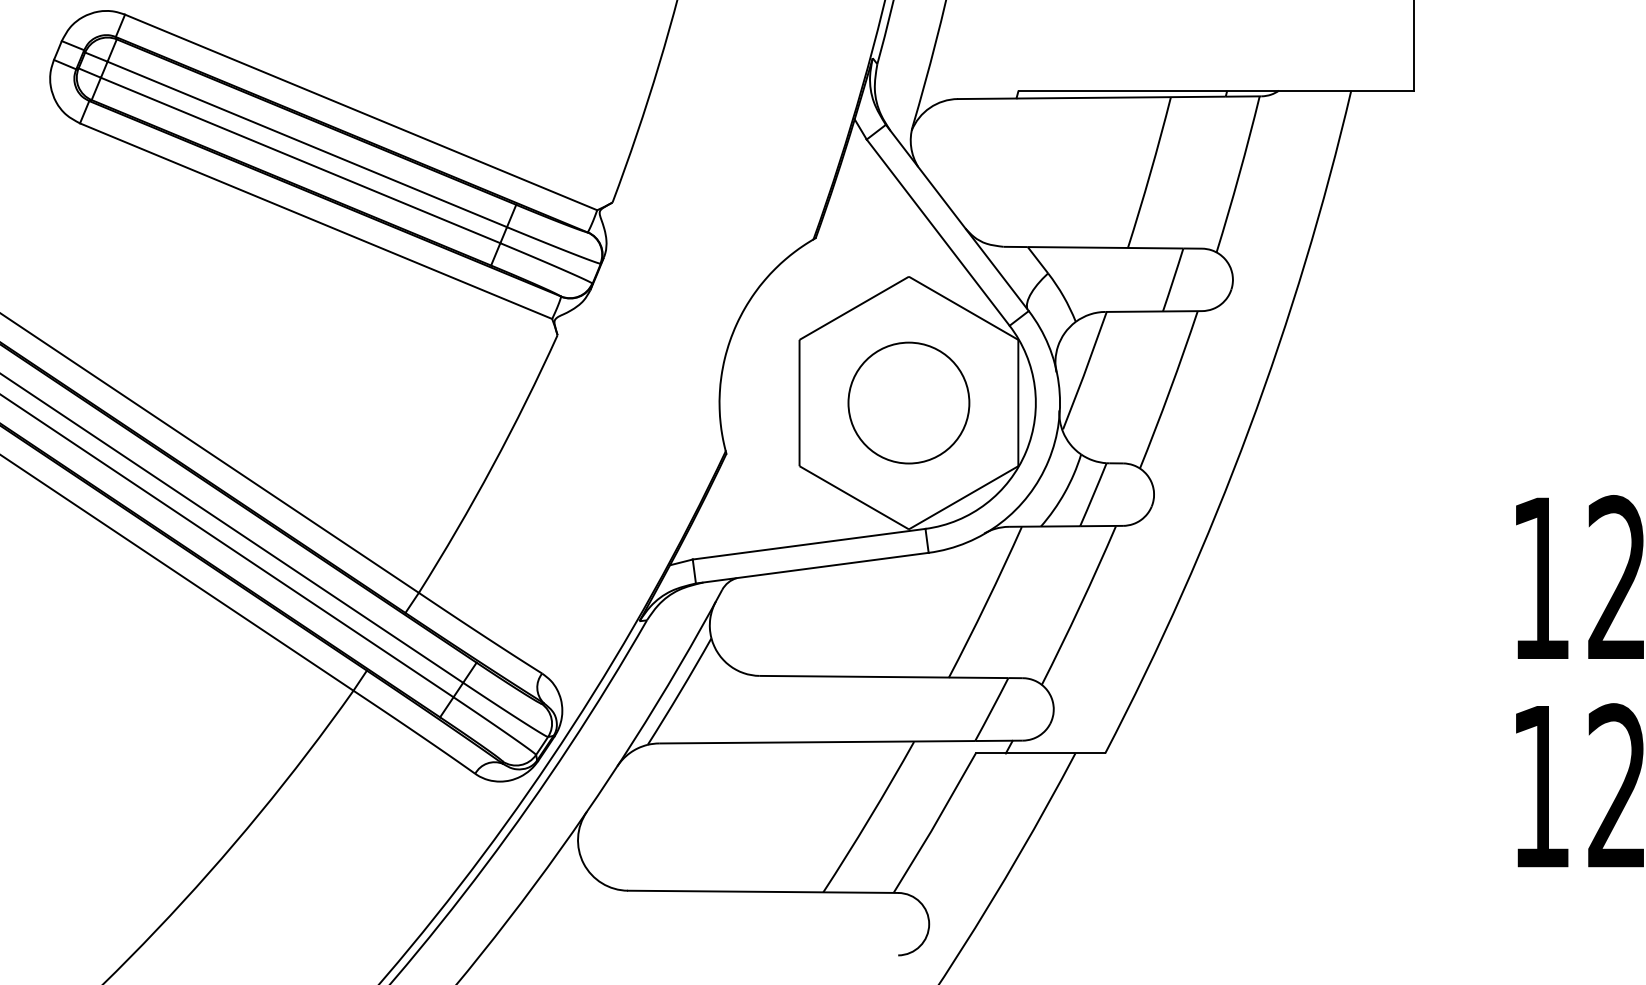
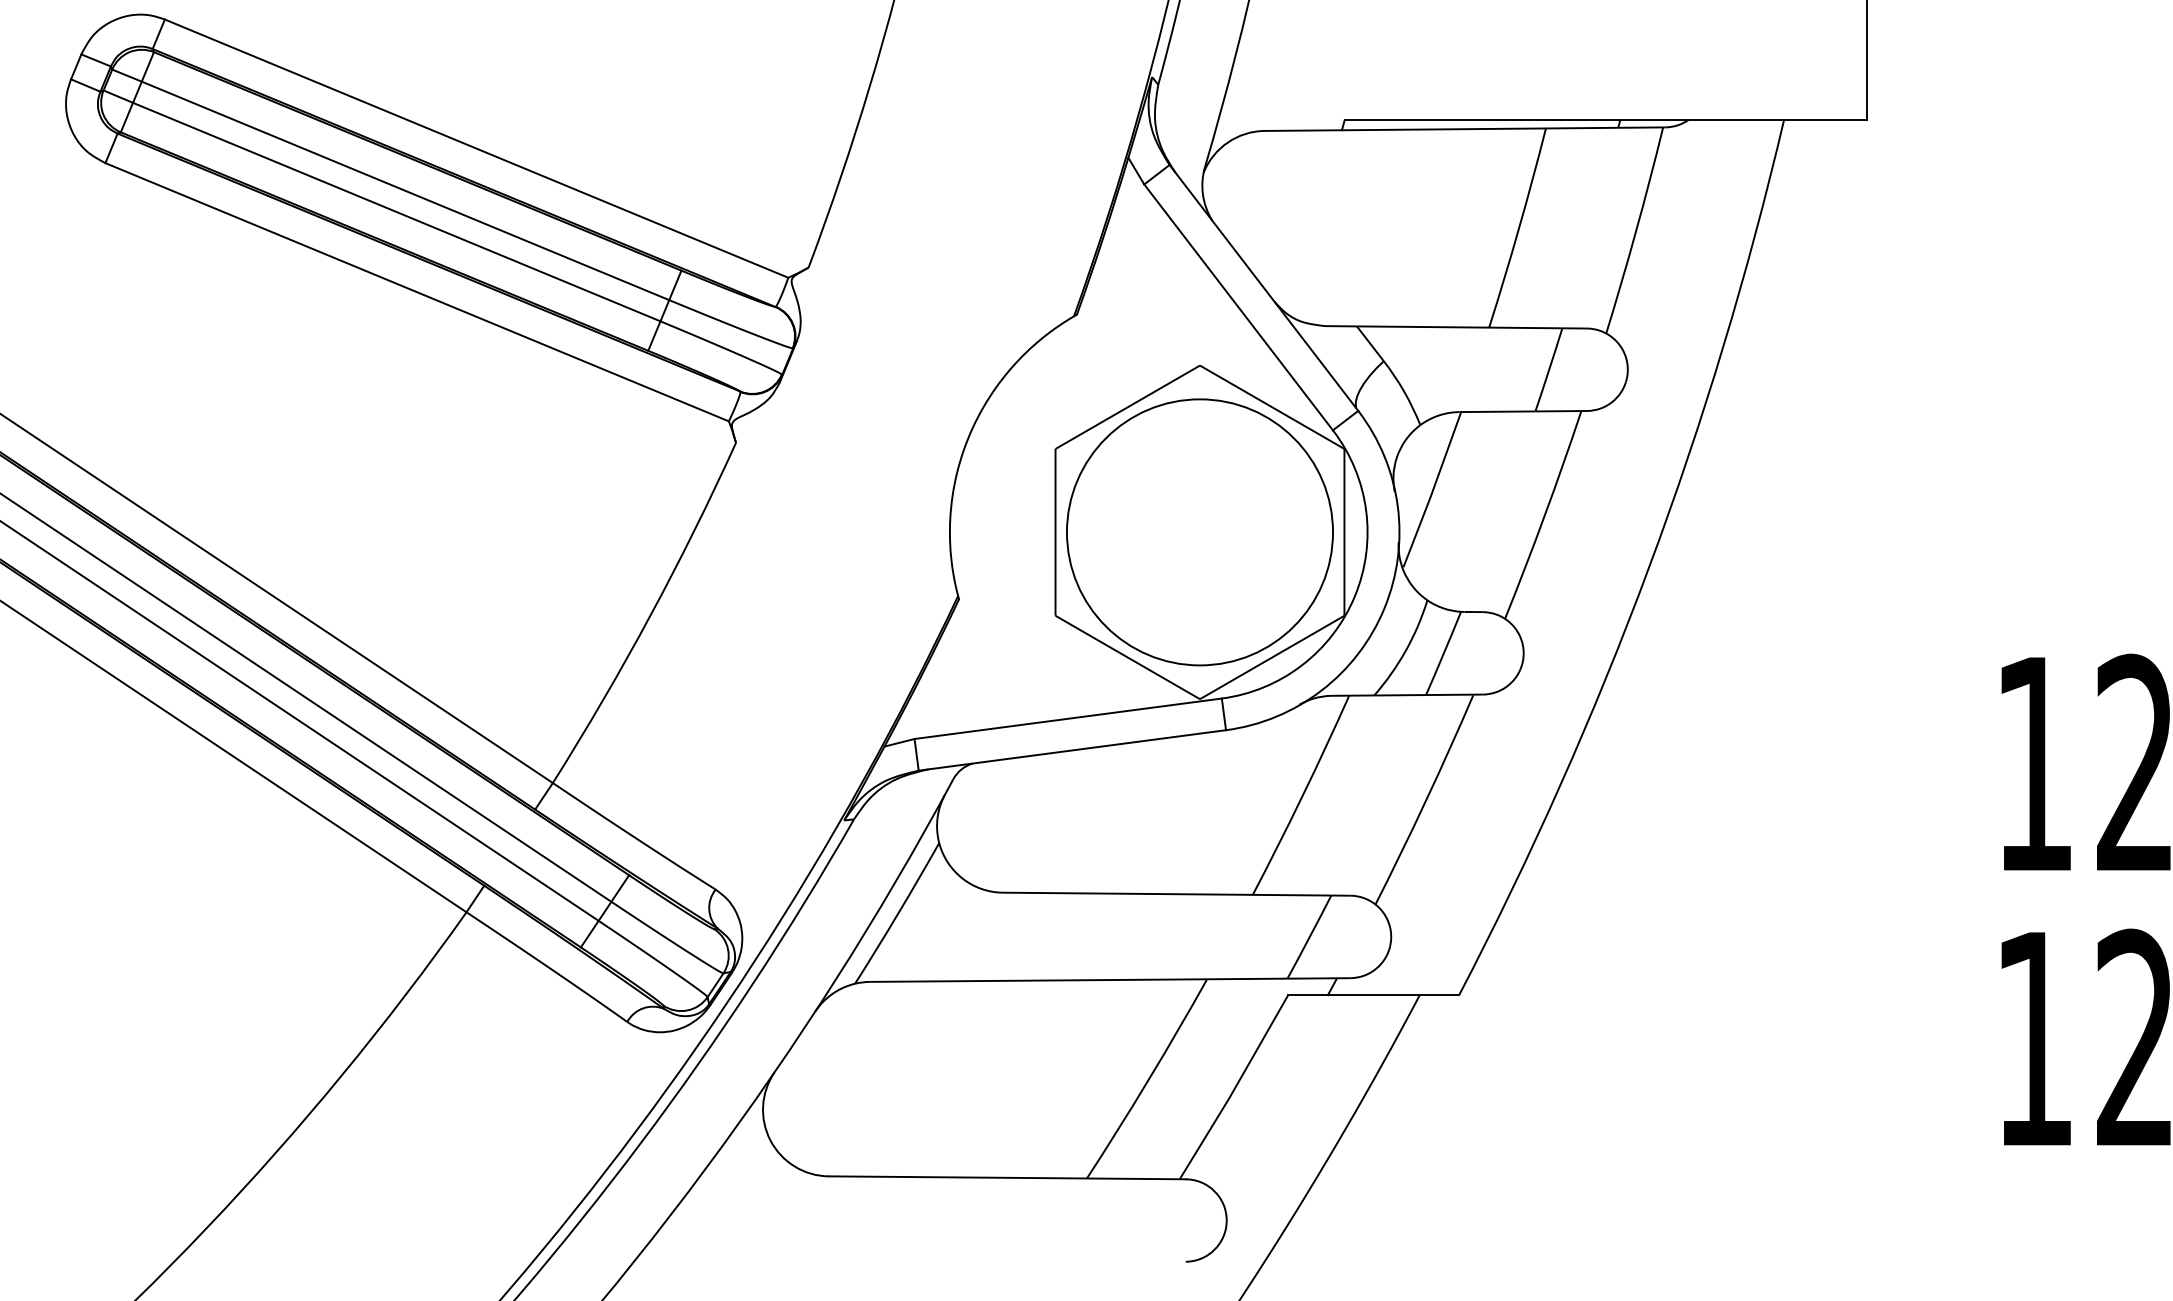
circle: (908, 403) -> (1199, 532), size x1.67

